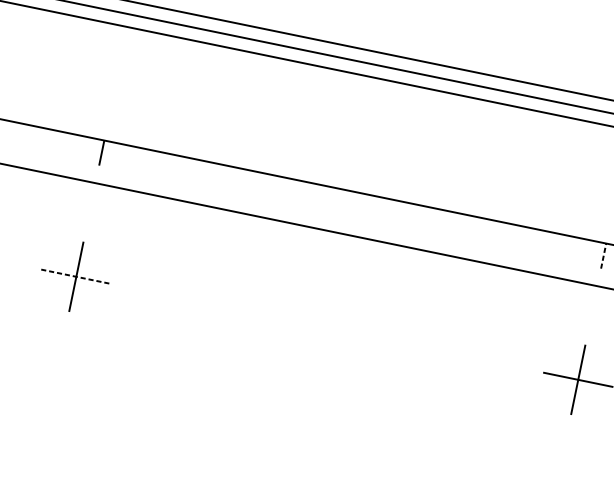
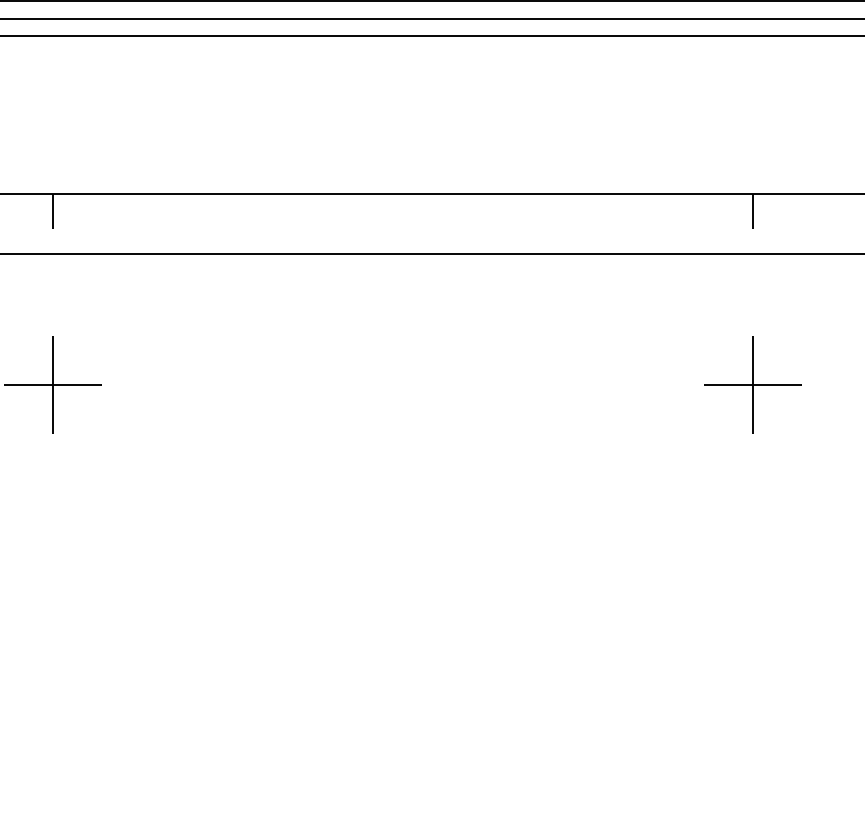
line: (603, 255) -> (753, 211), dashed -> solid
line: (76, 276) -> (53, 384), dashed -> solid

